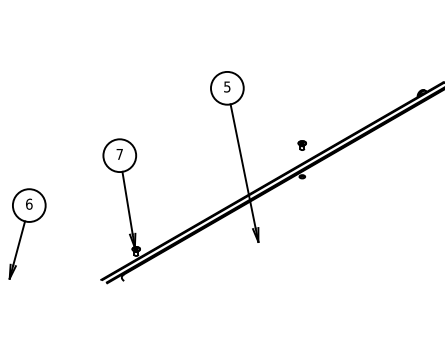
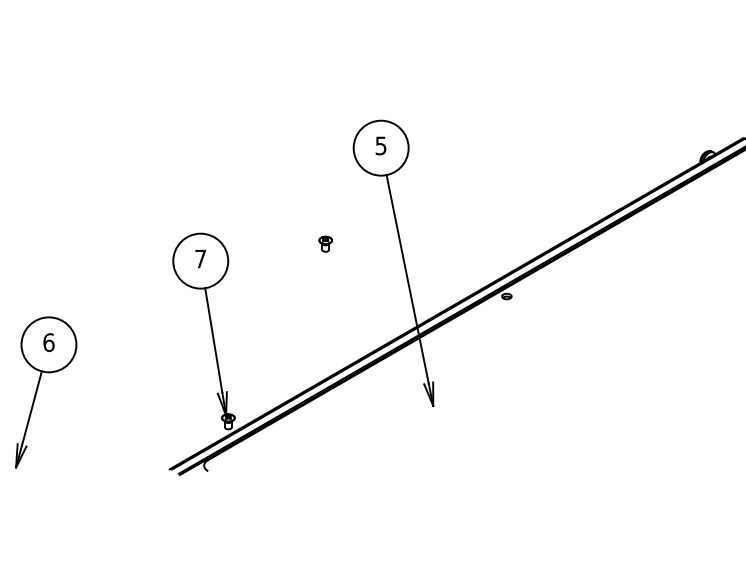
part: (301, 145) -> (324, 244), moved

